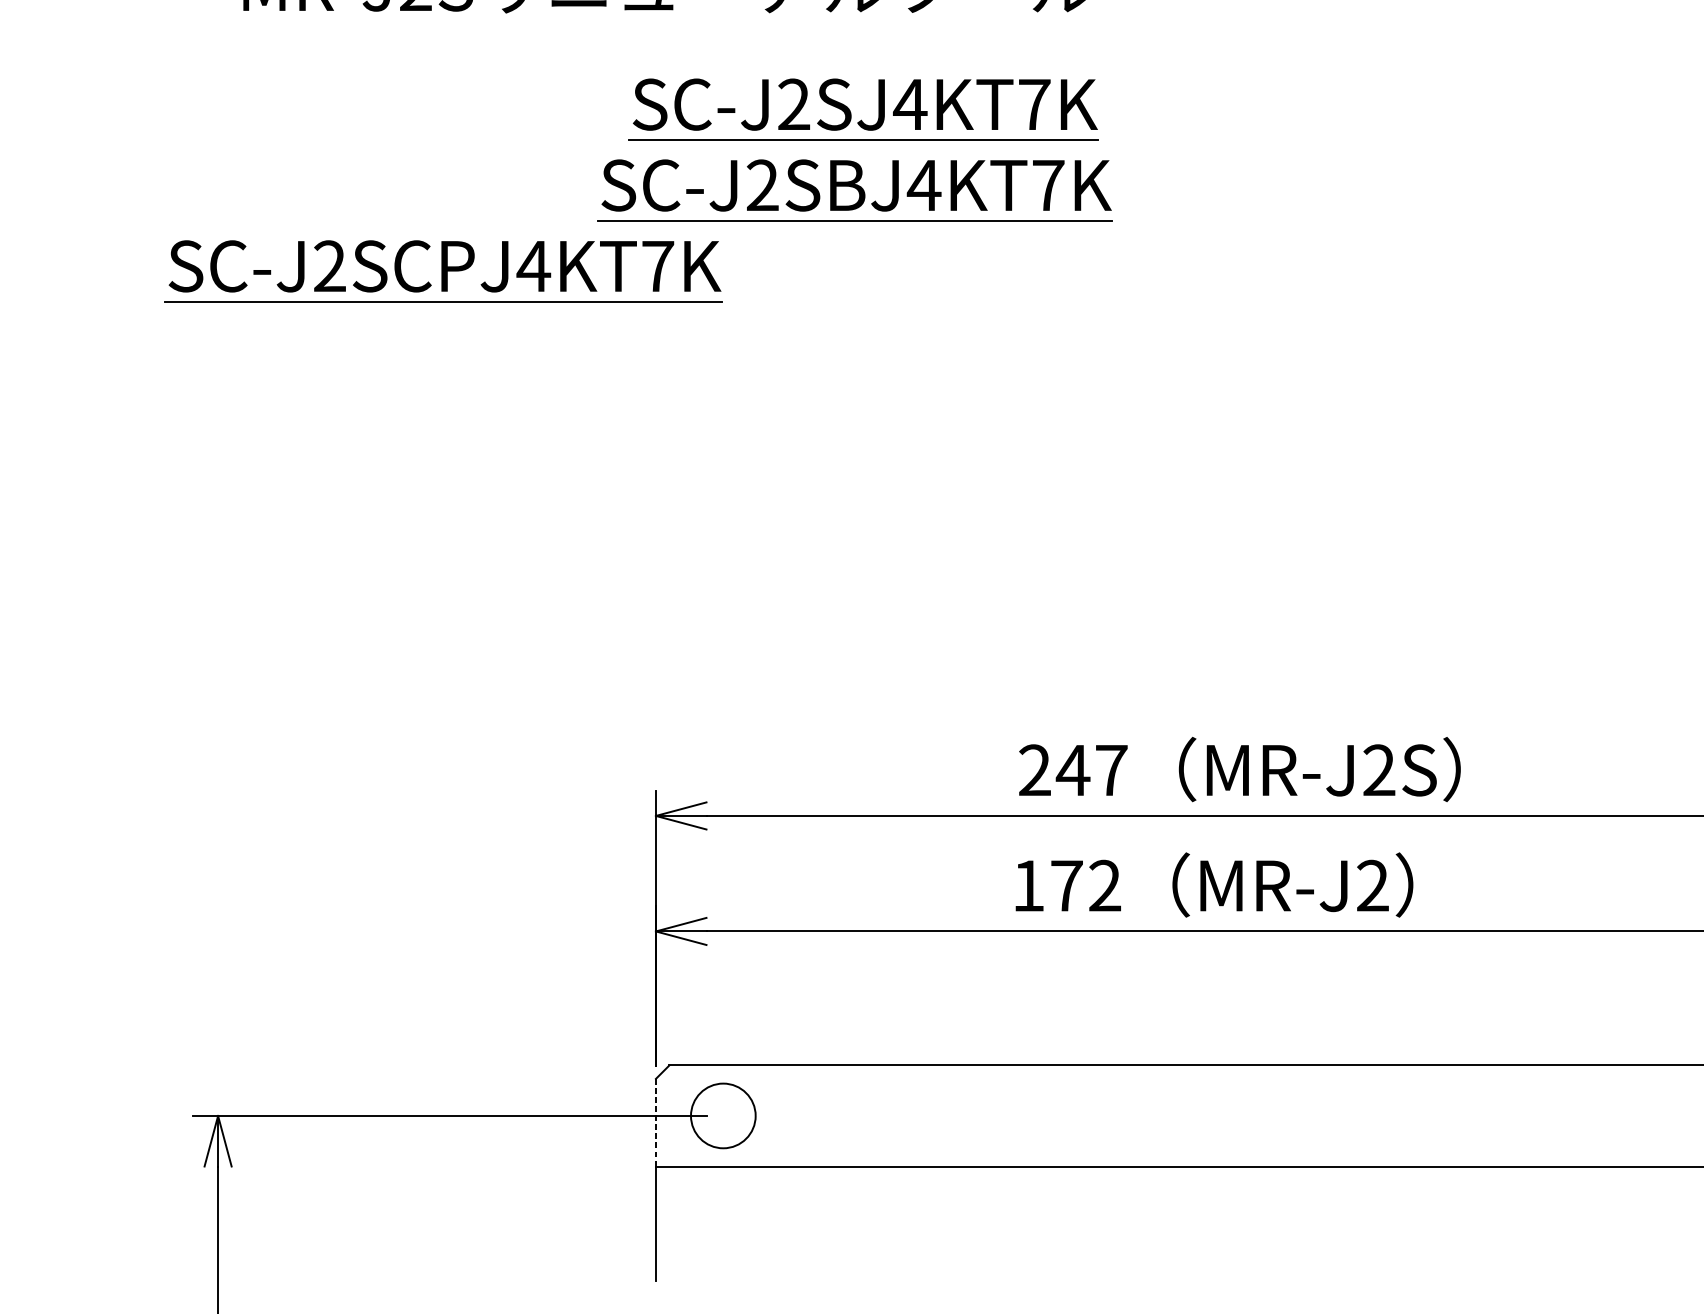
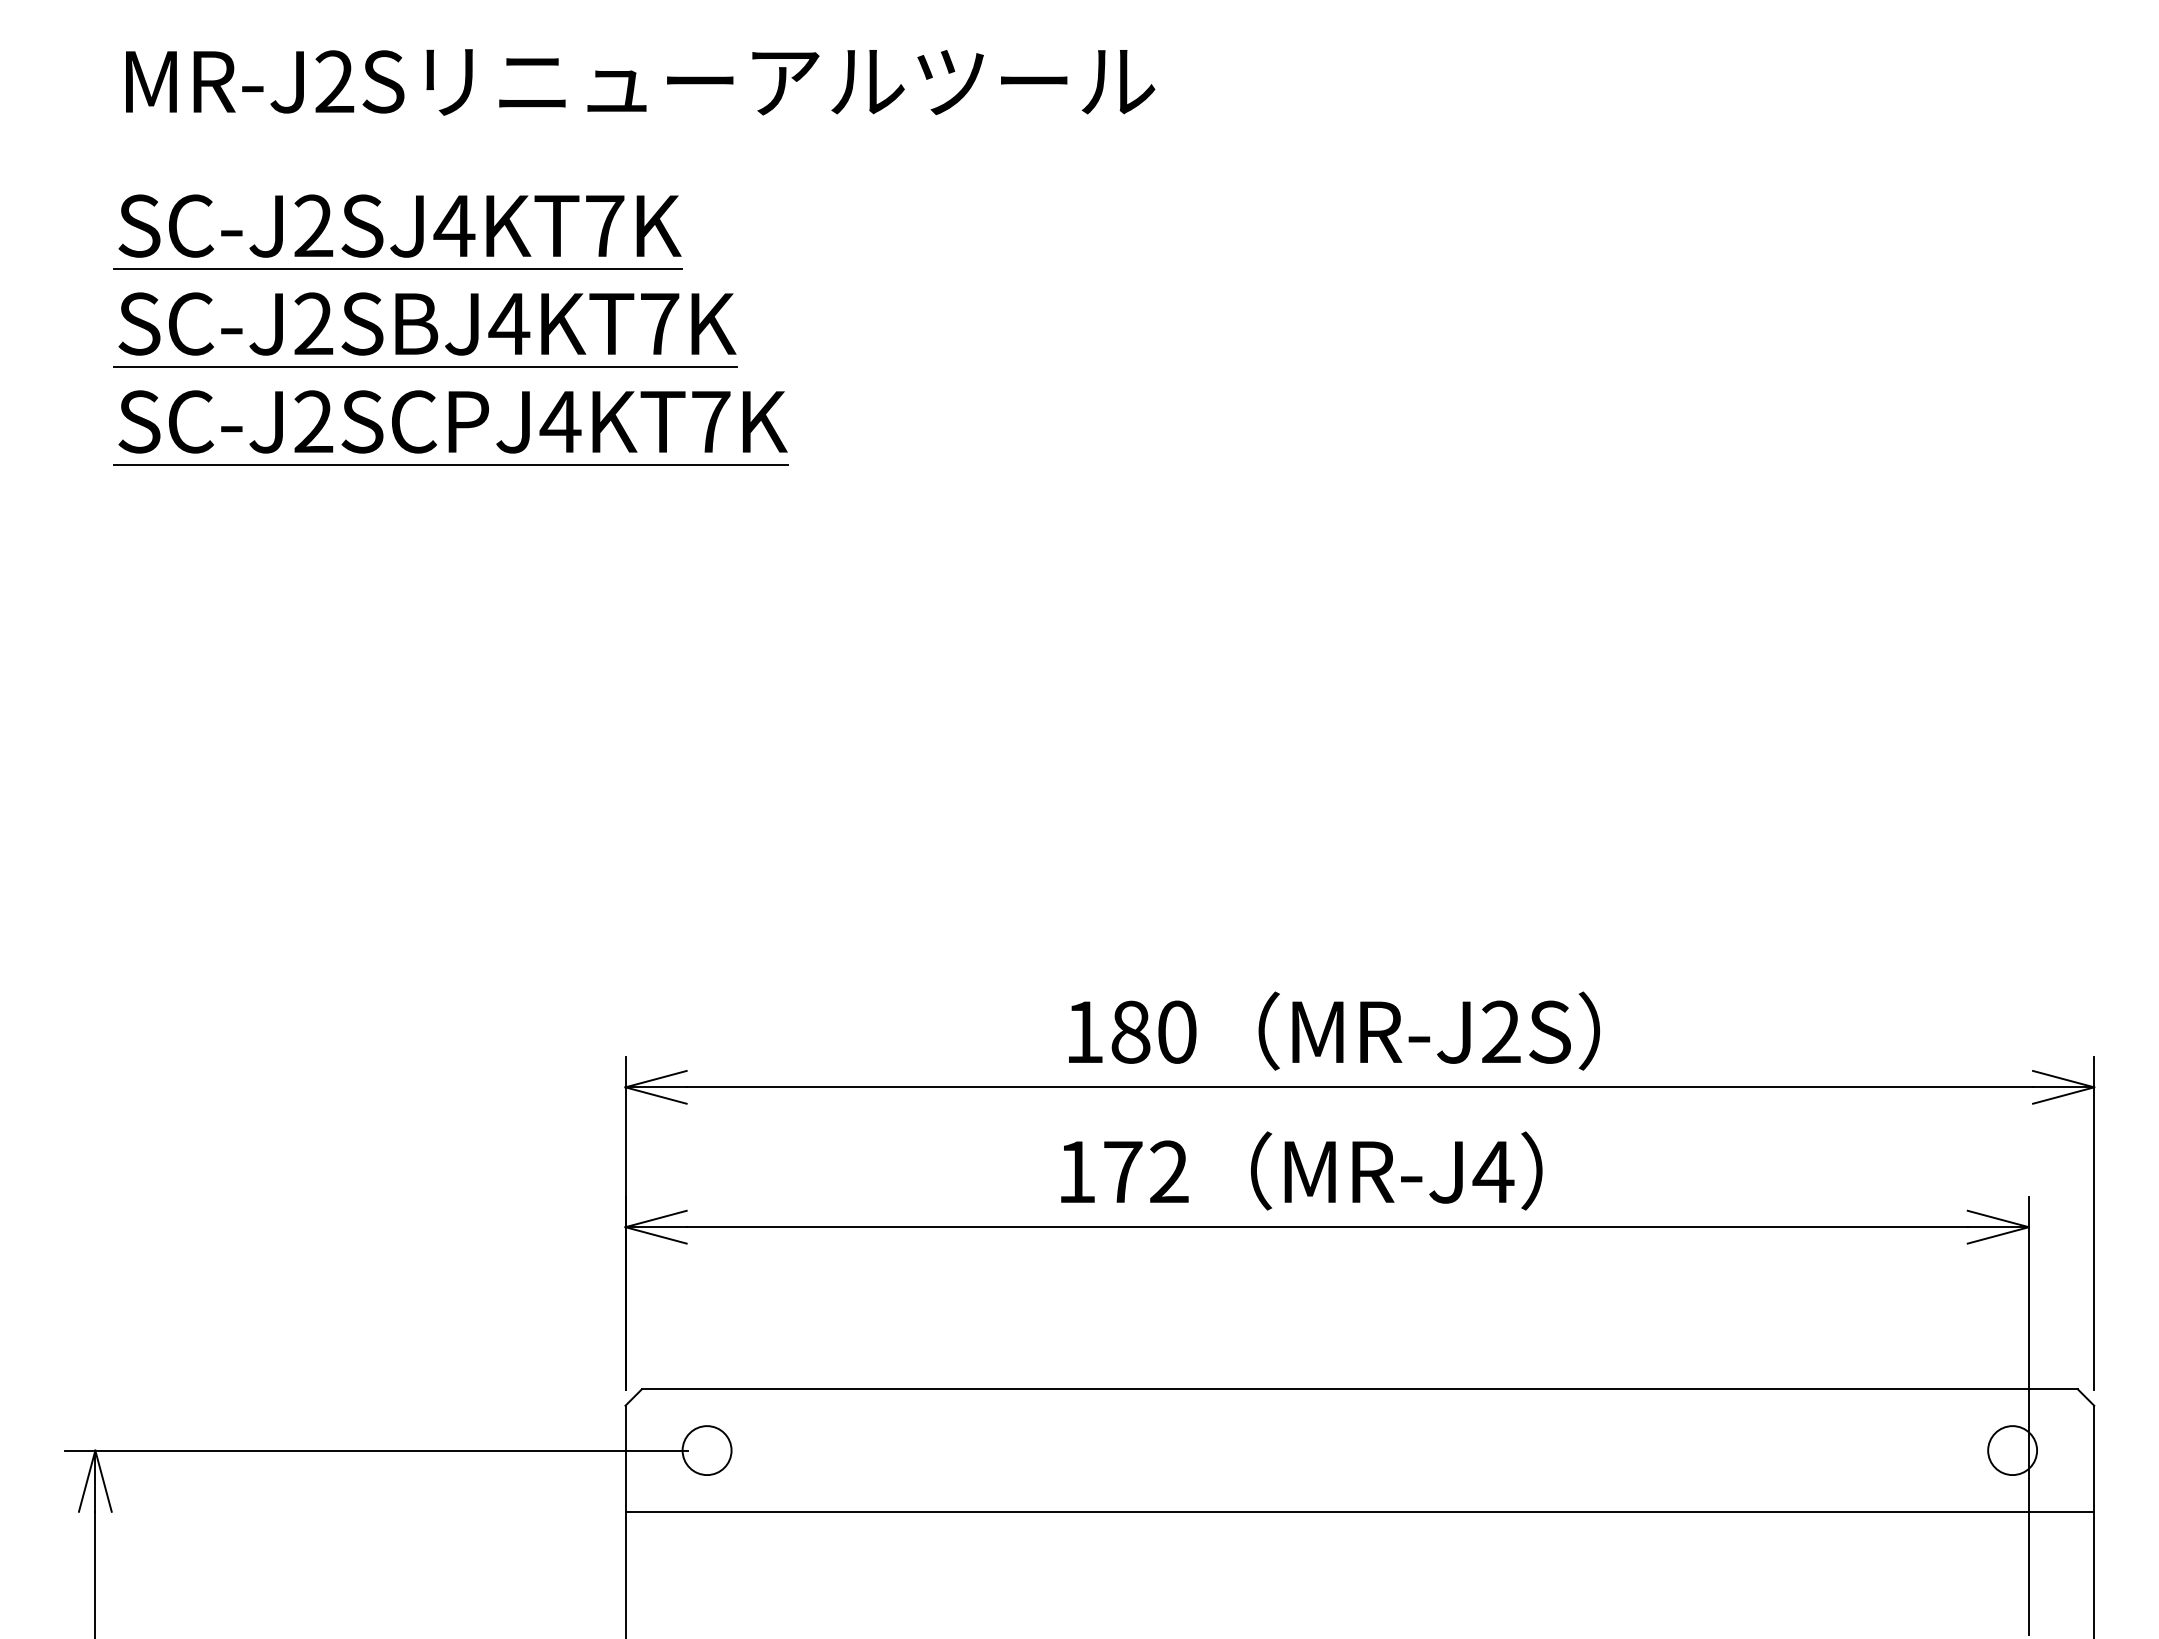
part: (861, 119) -> (395, 244), moved
part: (854, 190) -> (425, 329), moved
part: (442, 270) -> (450, 427), moved
text: (1073, 769) -> (1130, 1031), 247 -> 180
text: (1372, 885) -> (1493, 1171), MR-J2 -> MR-J4
circle: (722, 1115) -> (706, 1450), size x0.62
line: (655, 1123) -> (625, 1459), dashed -> solid

